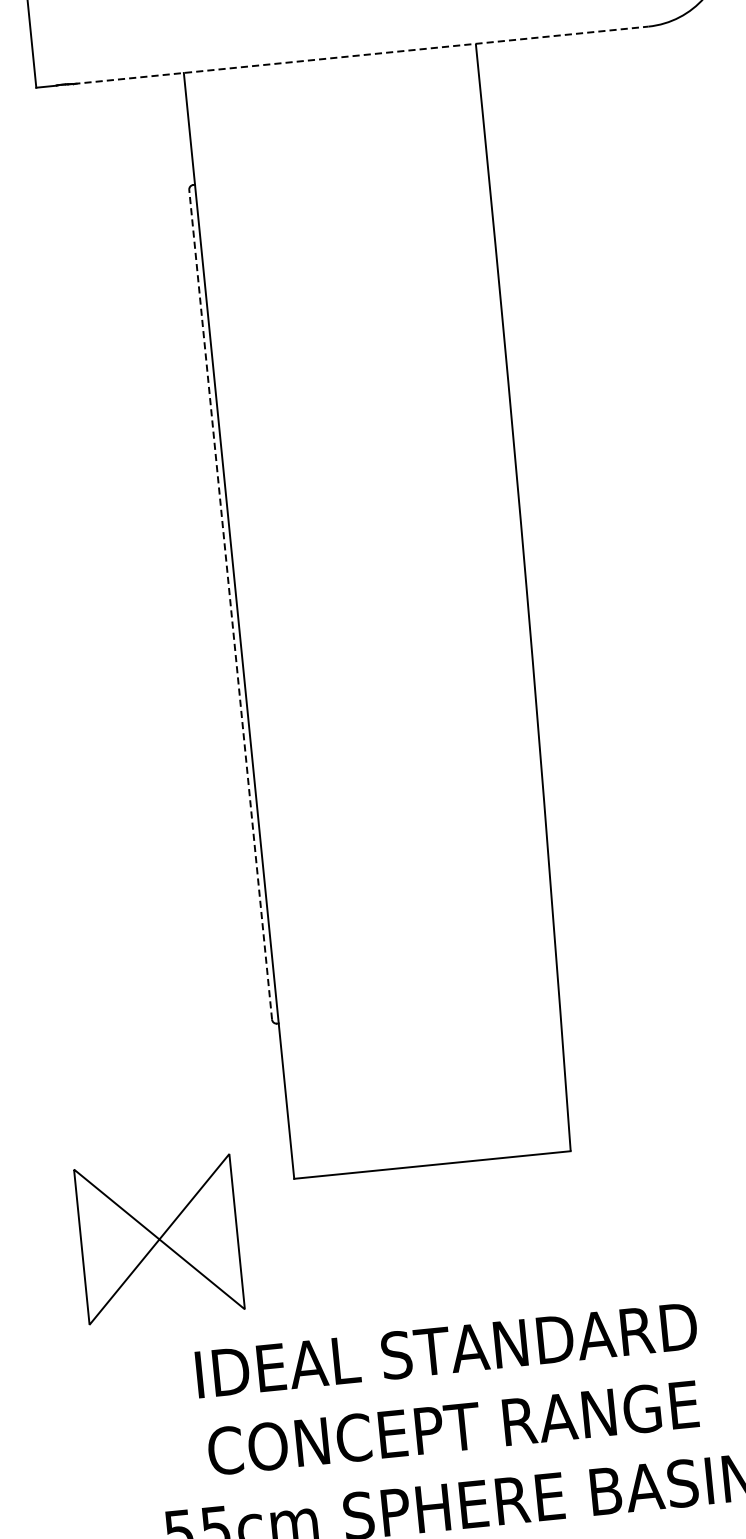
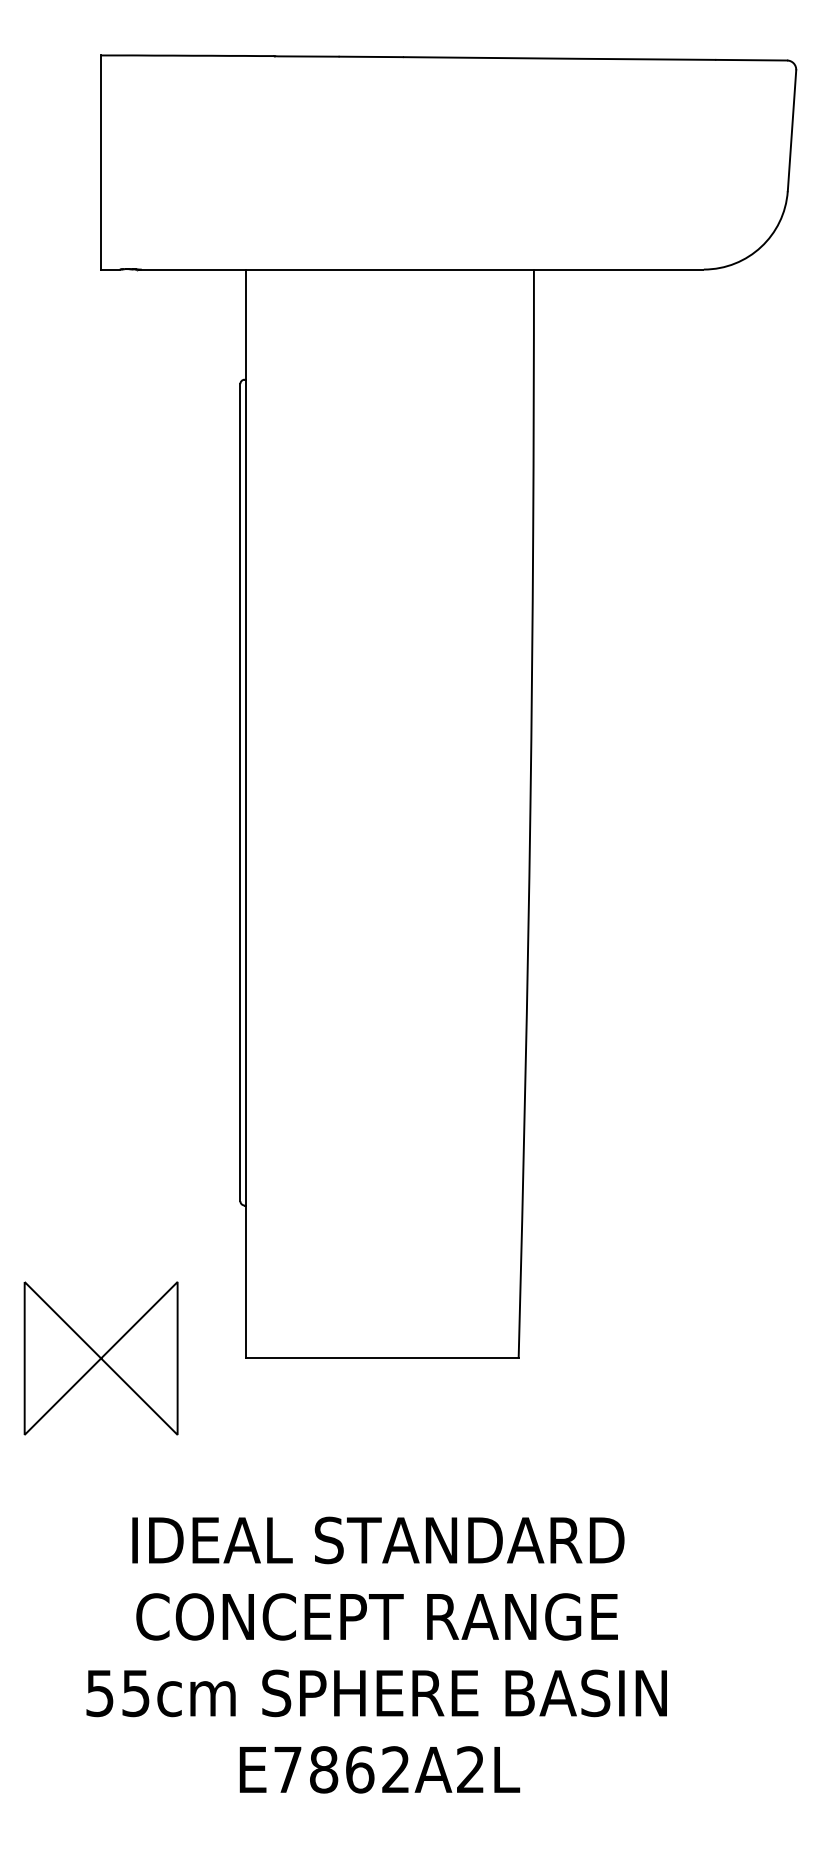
line: (359, 55) -> (419, 269), dashed -> solid
line: (230, 604) -> (240, 792), dashed -> solid
part: (158, 1239) -> (100, 1358), moved

